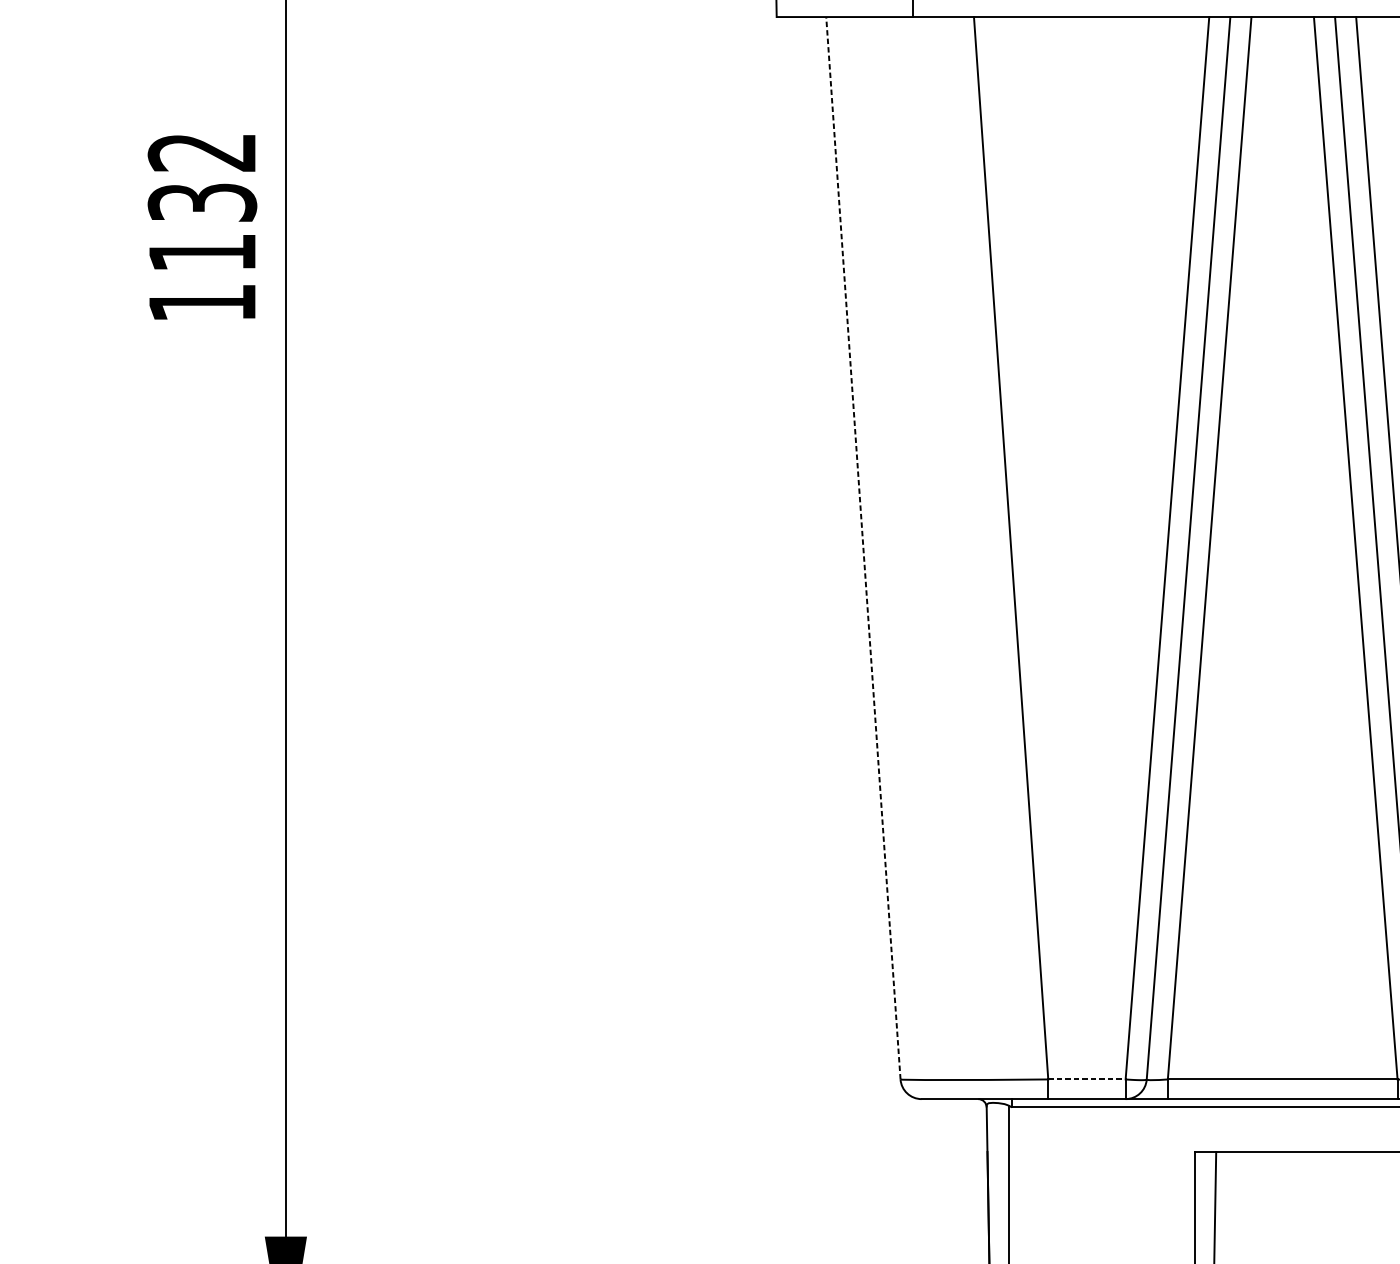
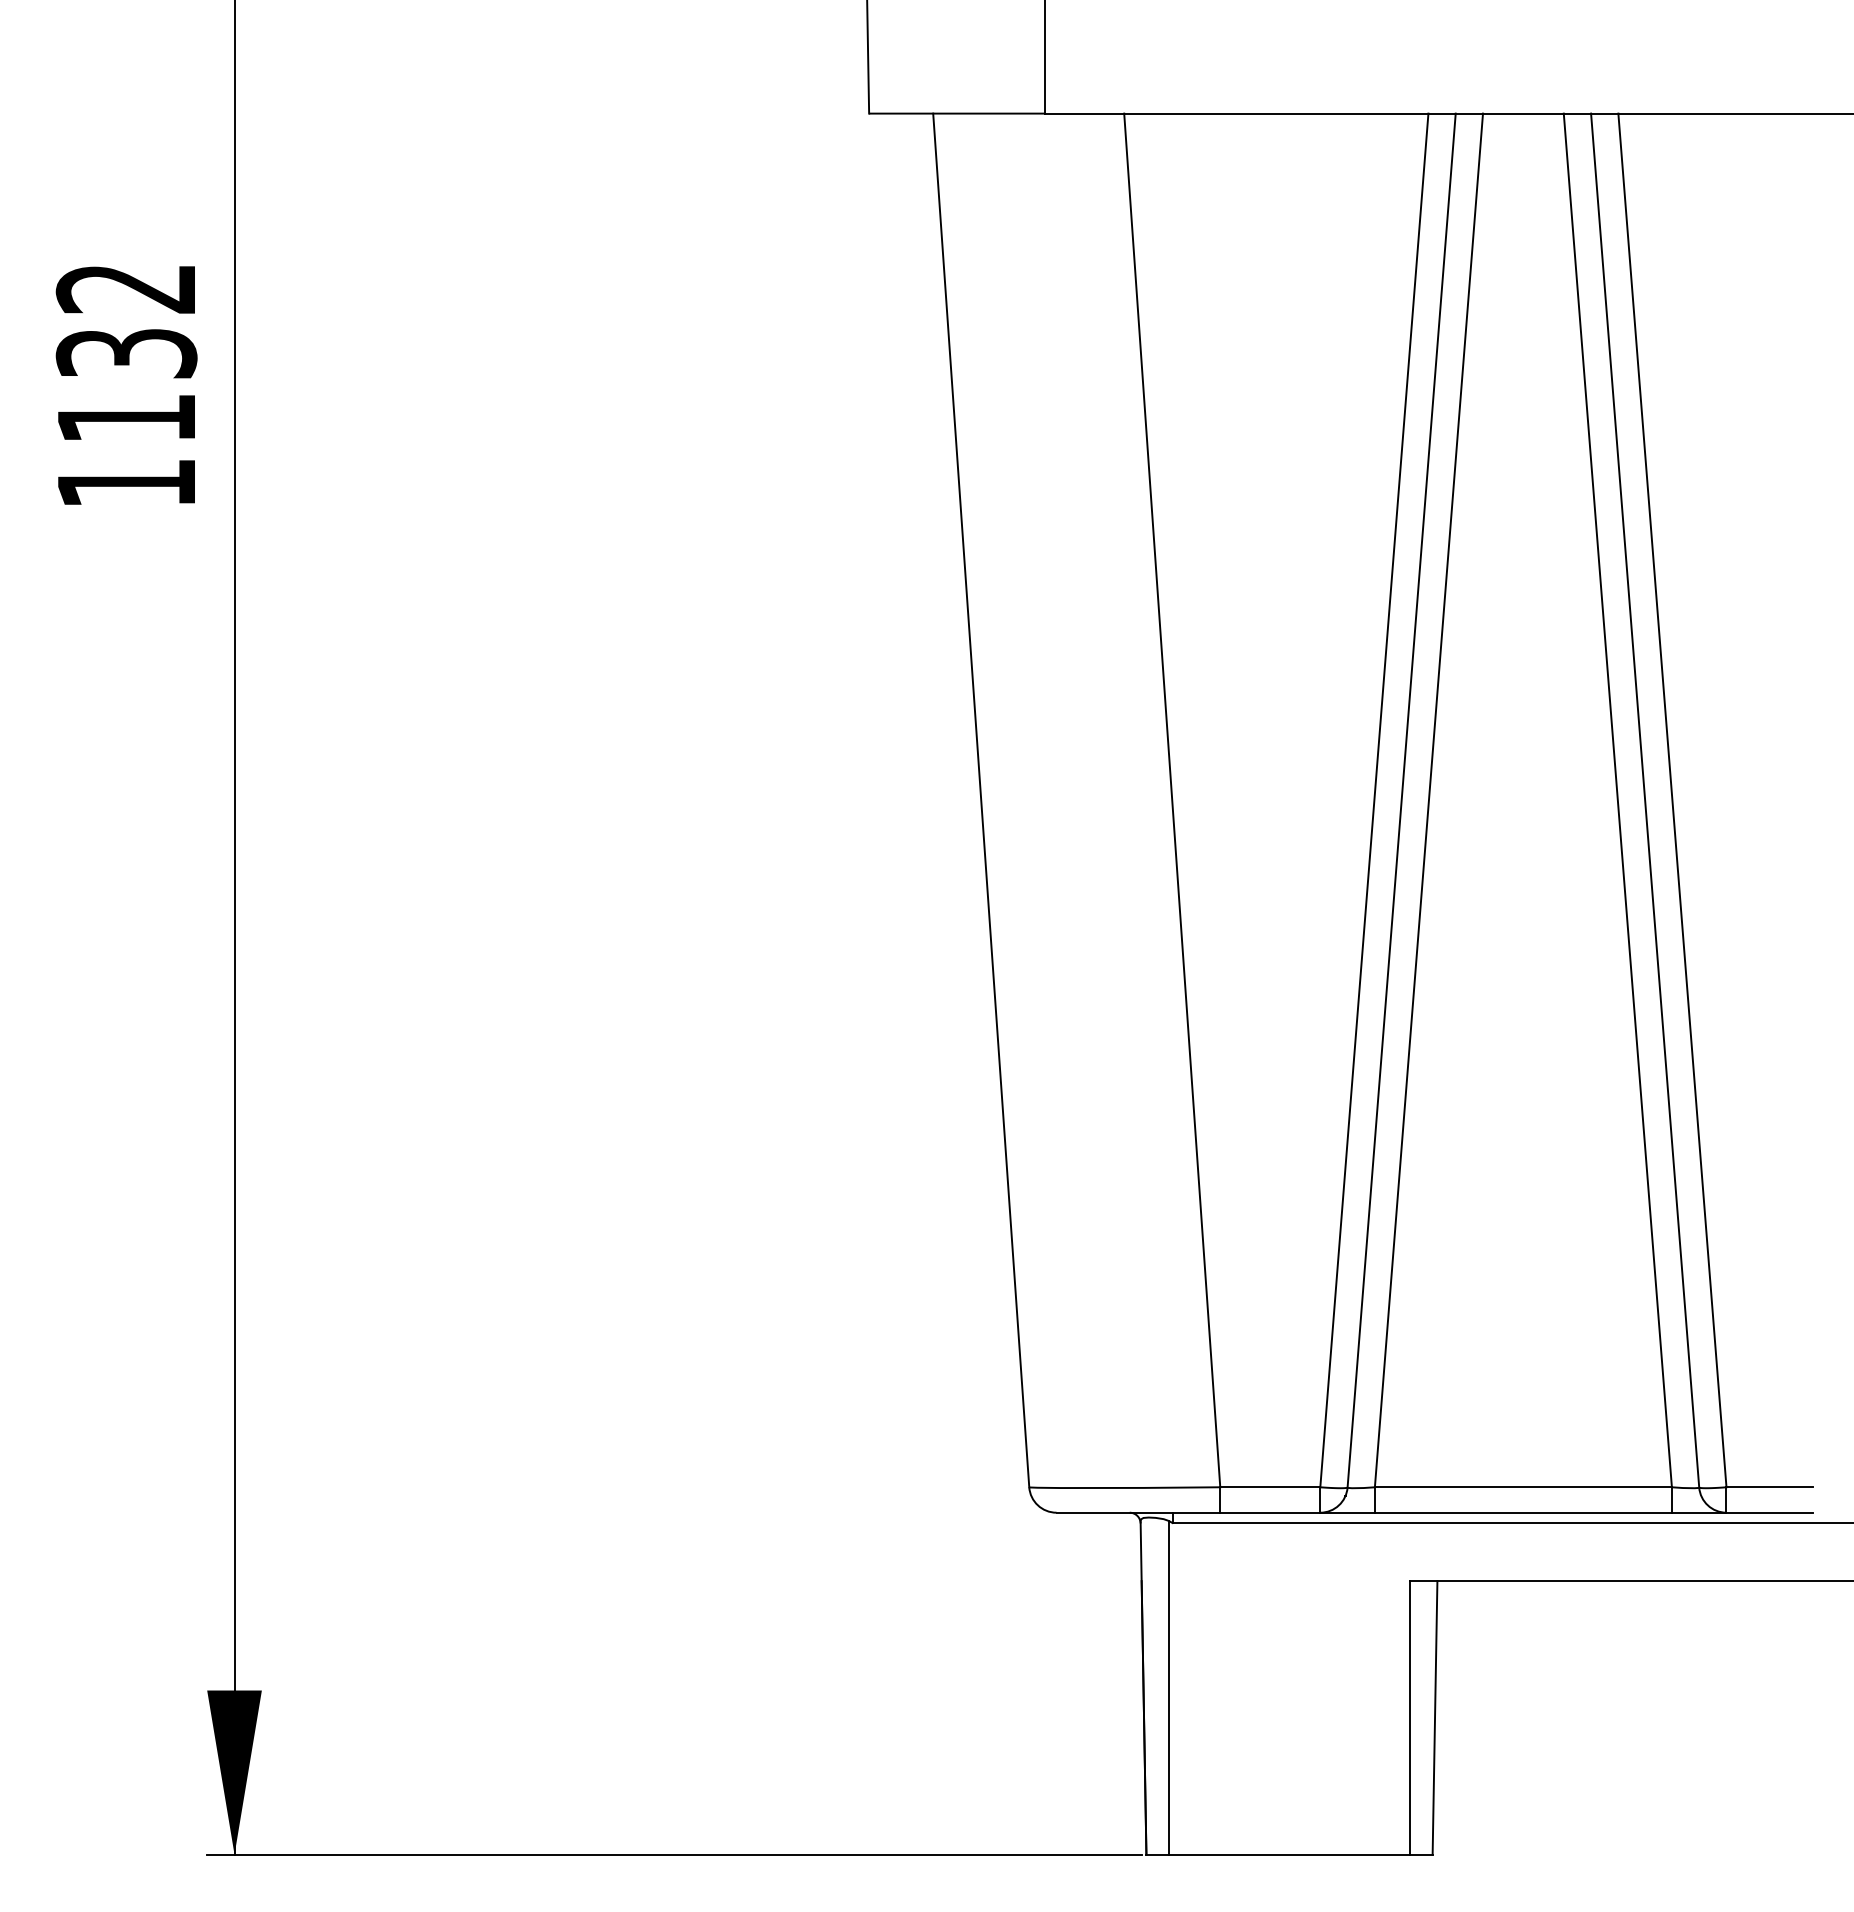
line: (863, 548) -> (981, 800), dashed -> solid
line: (1087, 1079) -> (1270, 1487), dashed -> solid

